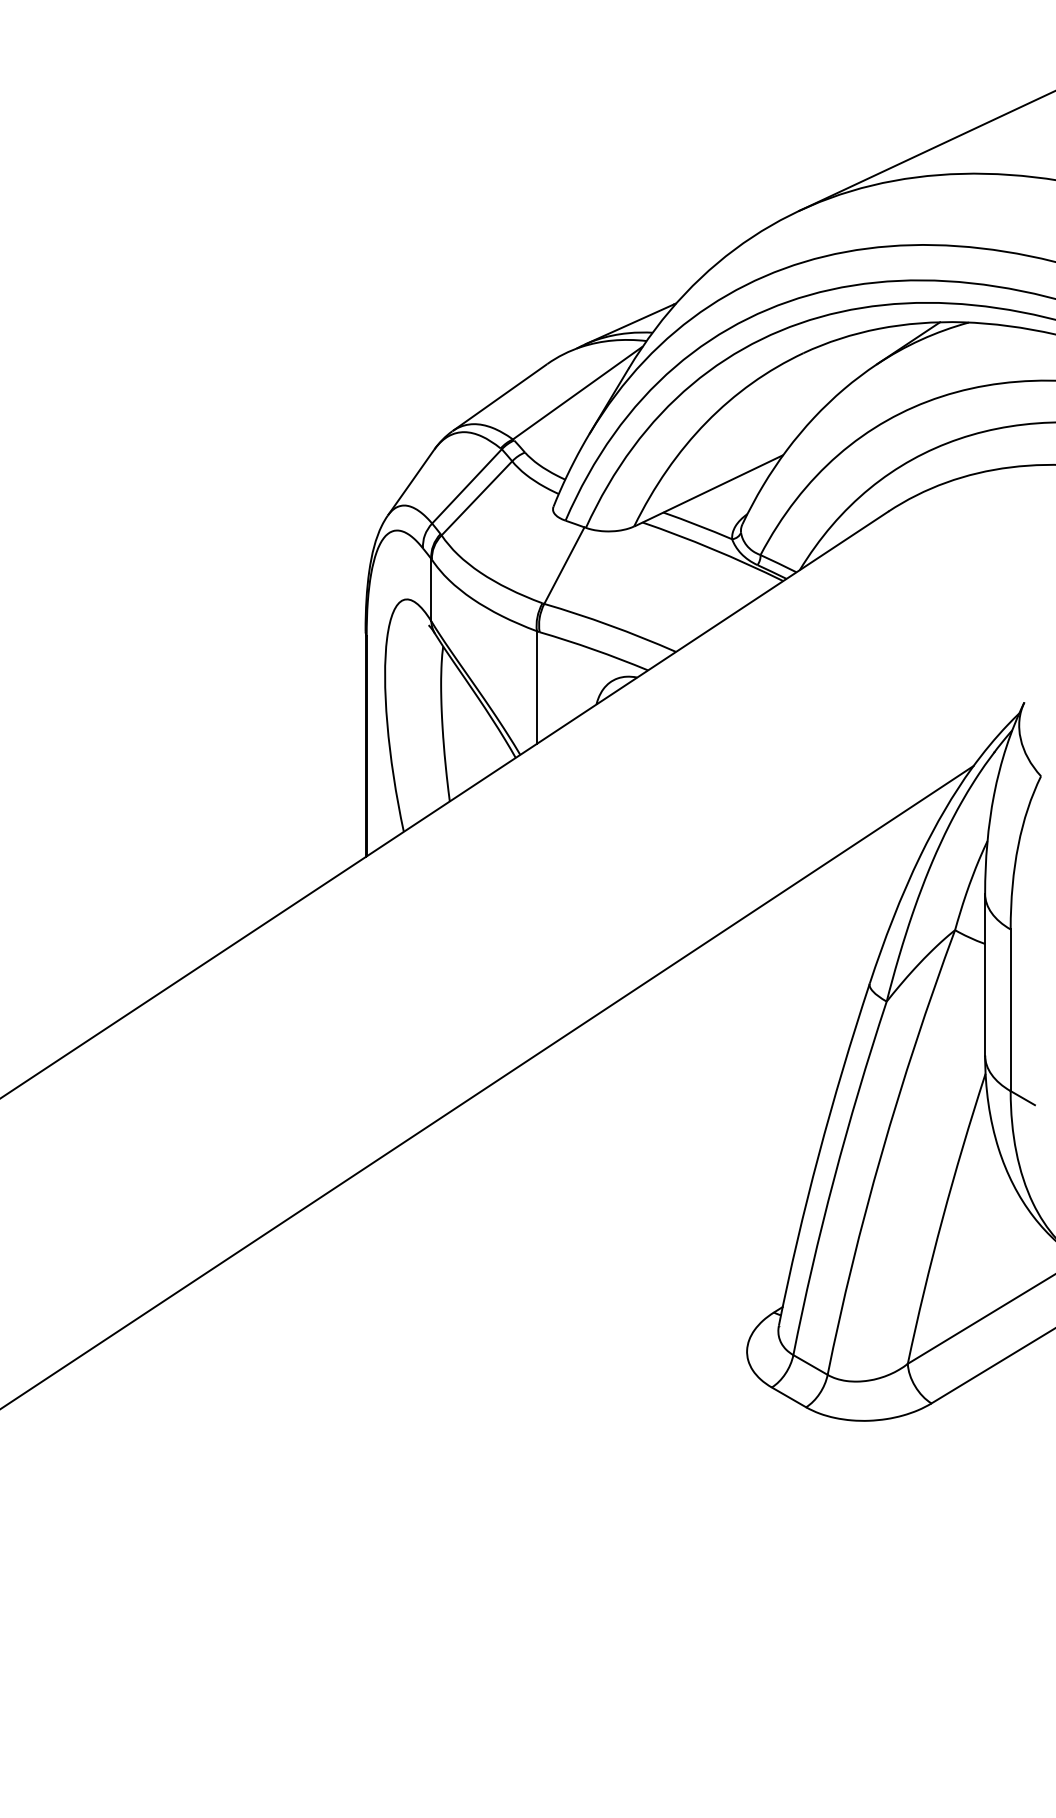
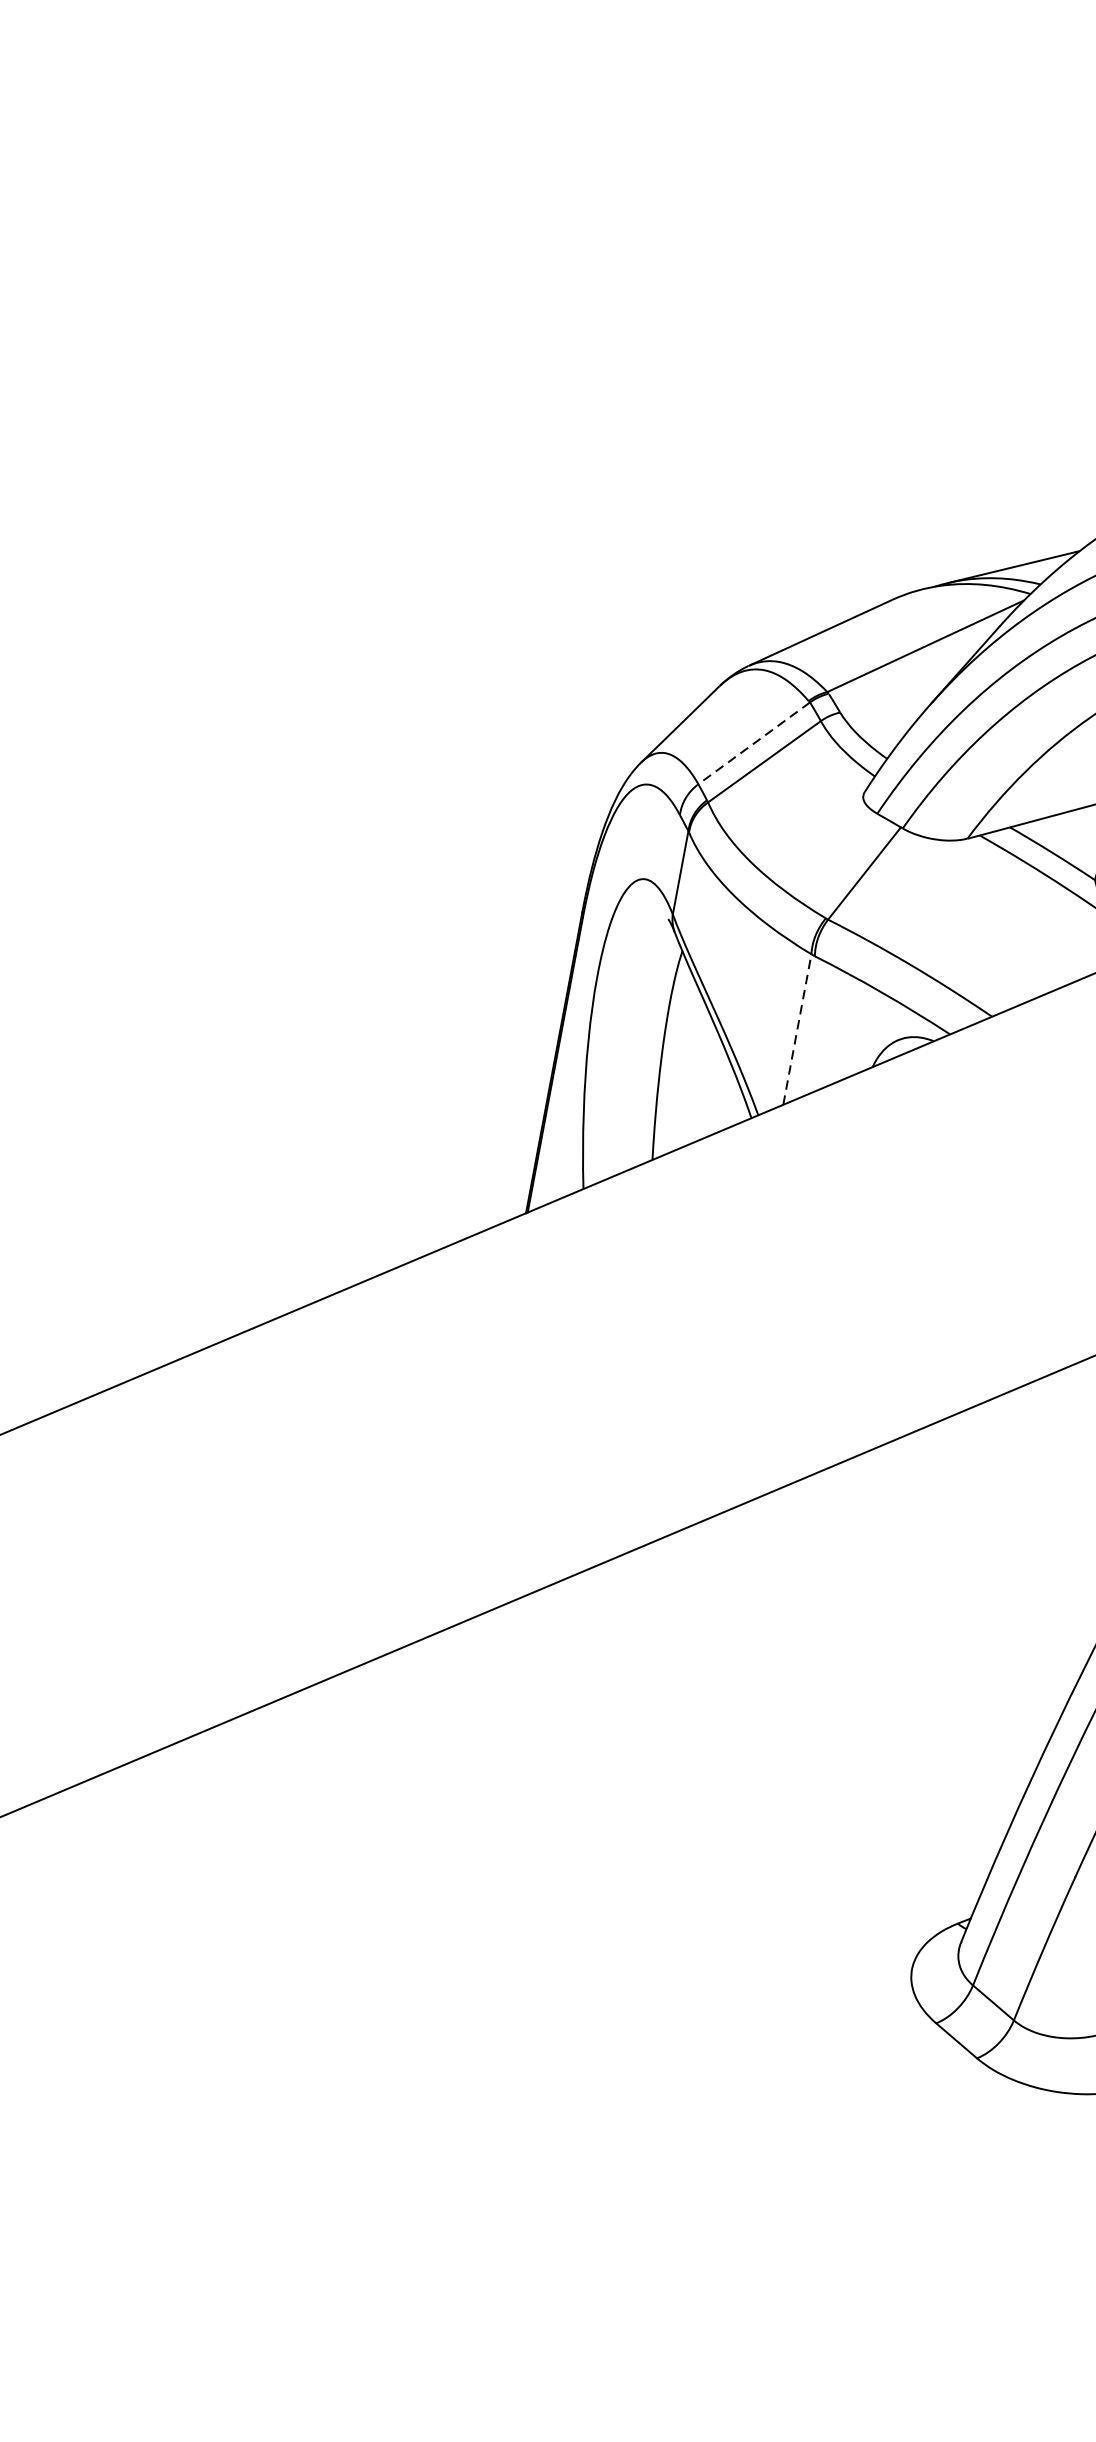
line: (467, 486) -> (754, 743), solid -> dashed
line: (536, 687) -> (796, 1029), solid -> dashed

